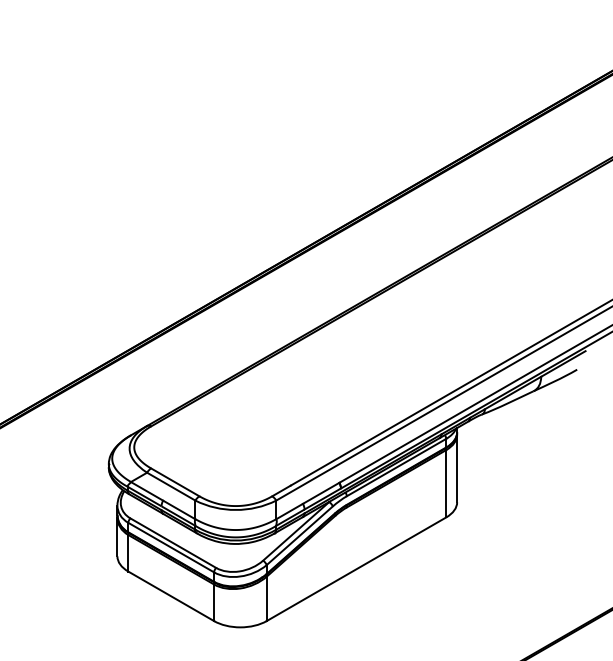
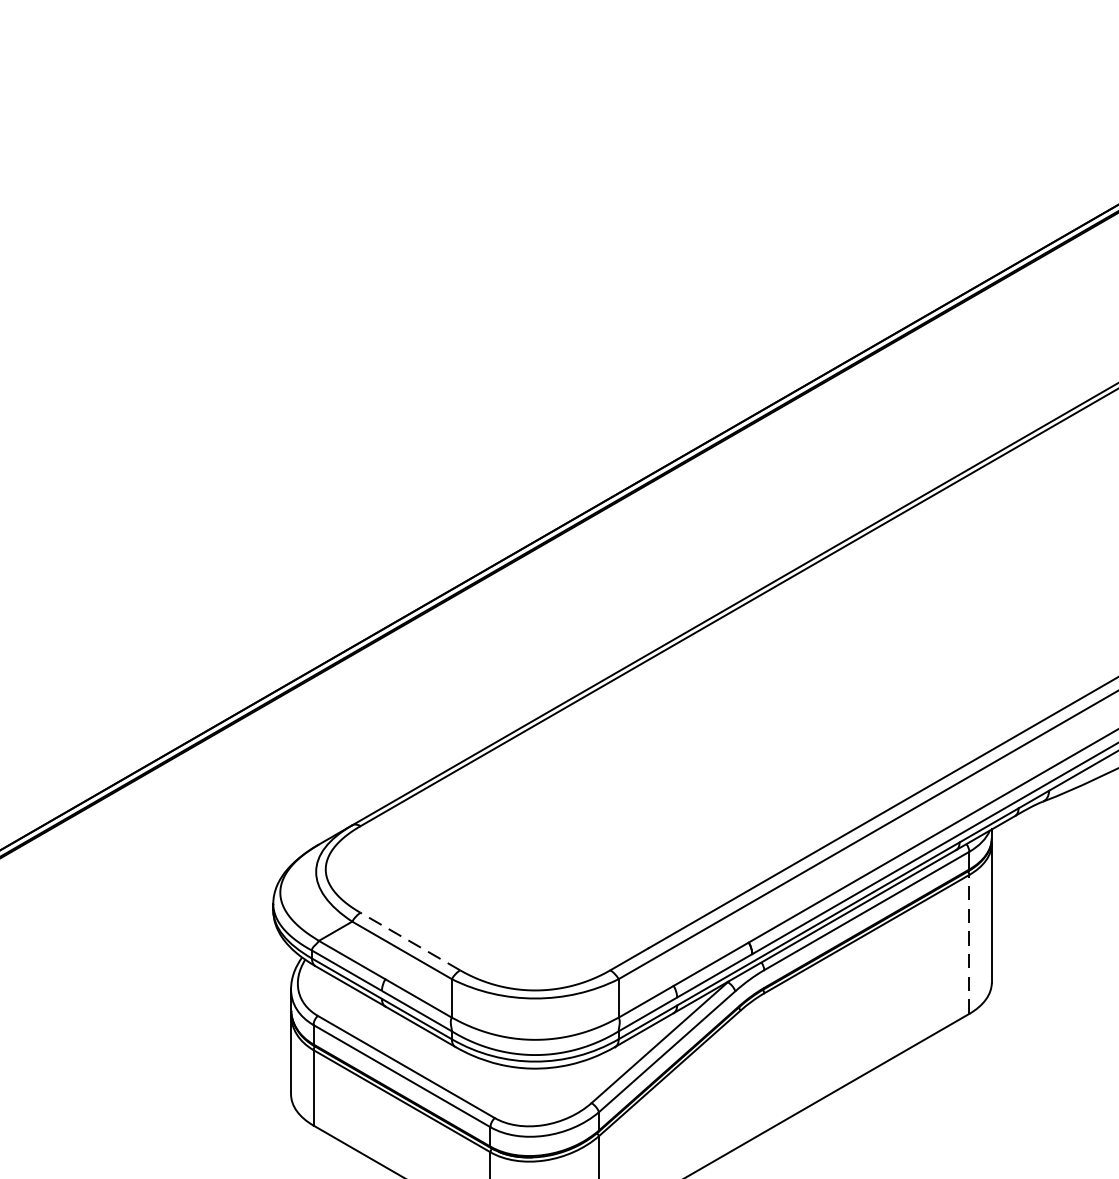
line: (175, 482) -> (410, 941), solid -> dashed
line: (446, 483) -> (969, 943), solid -> dashed

